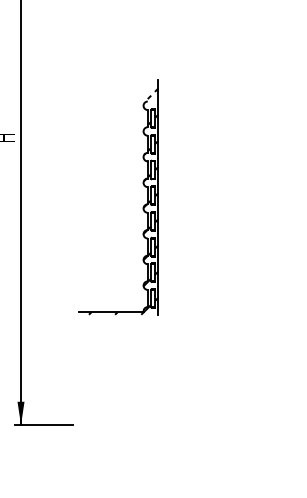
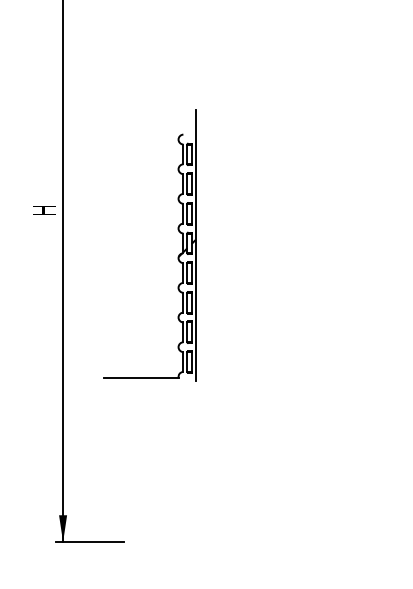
part: (142, 207) -> (177, 256), moved

